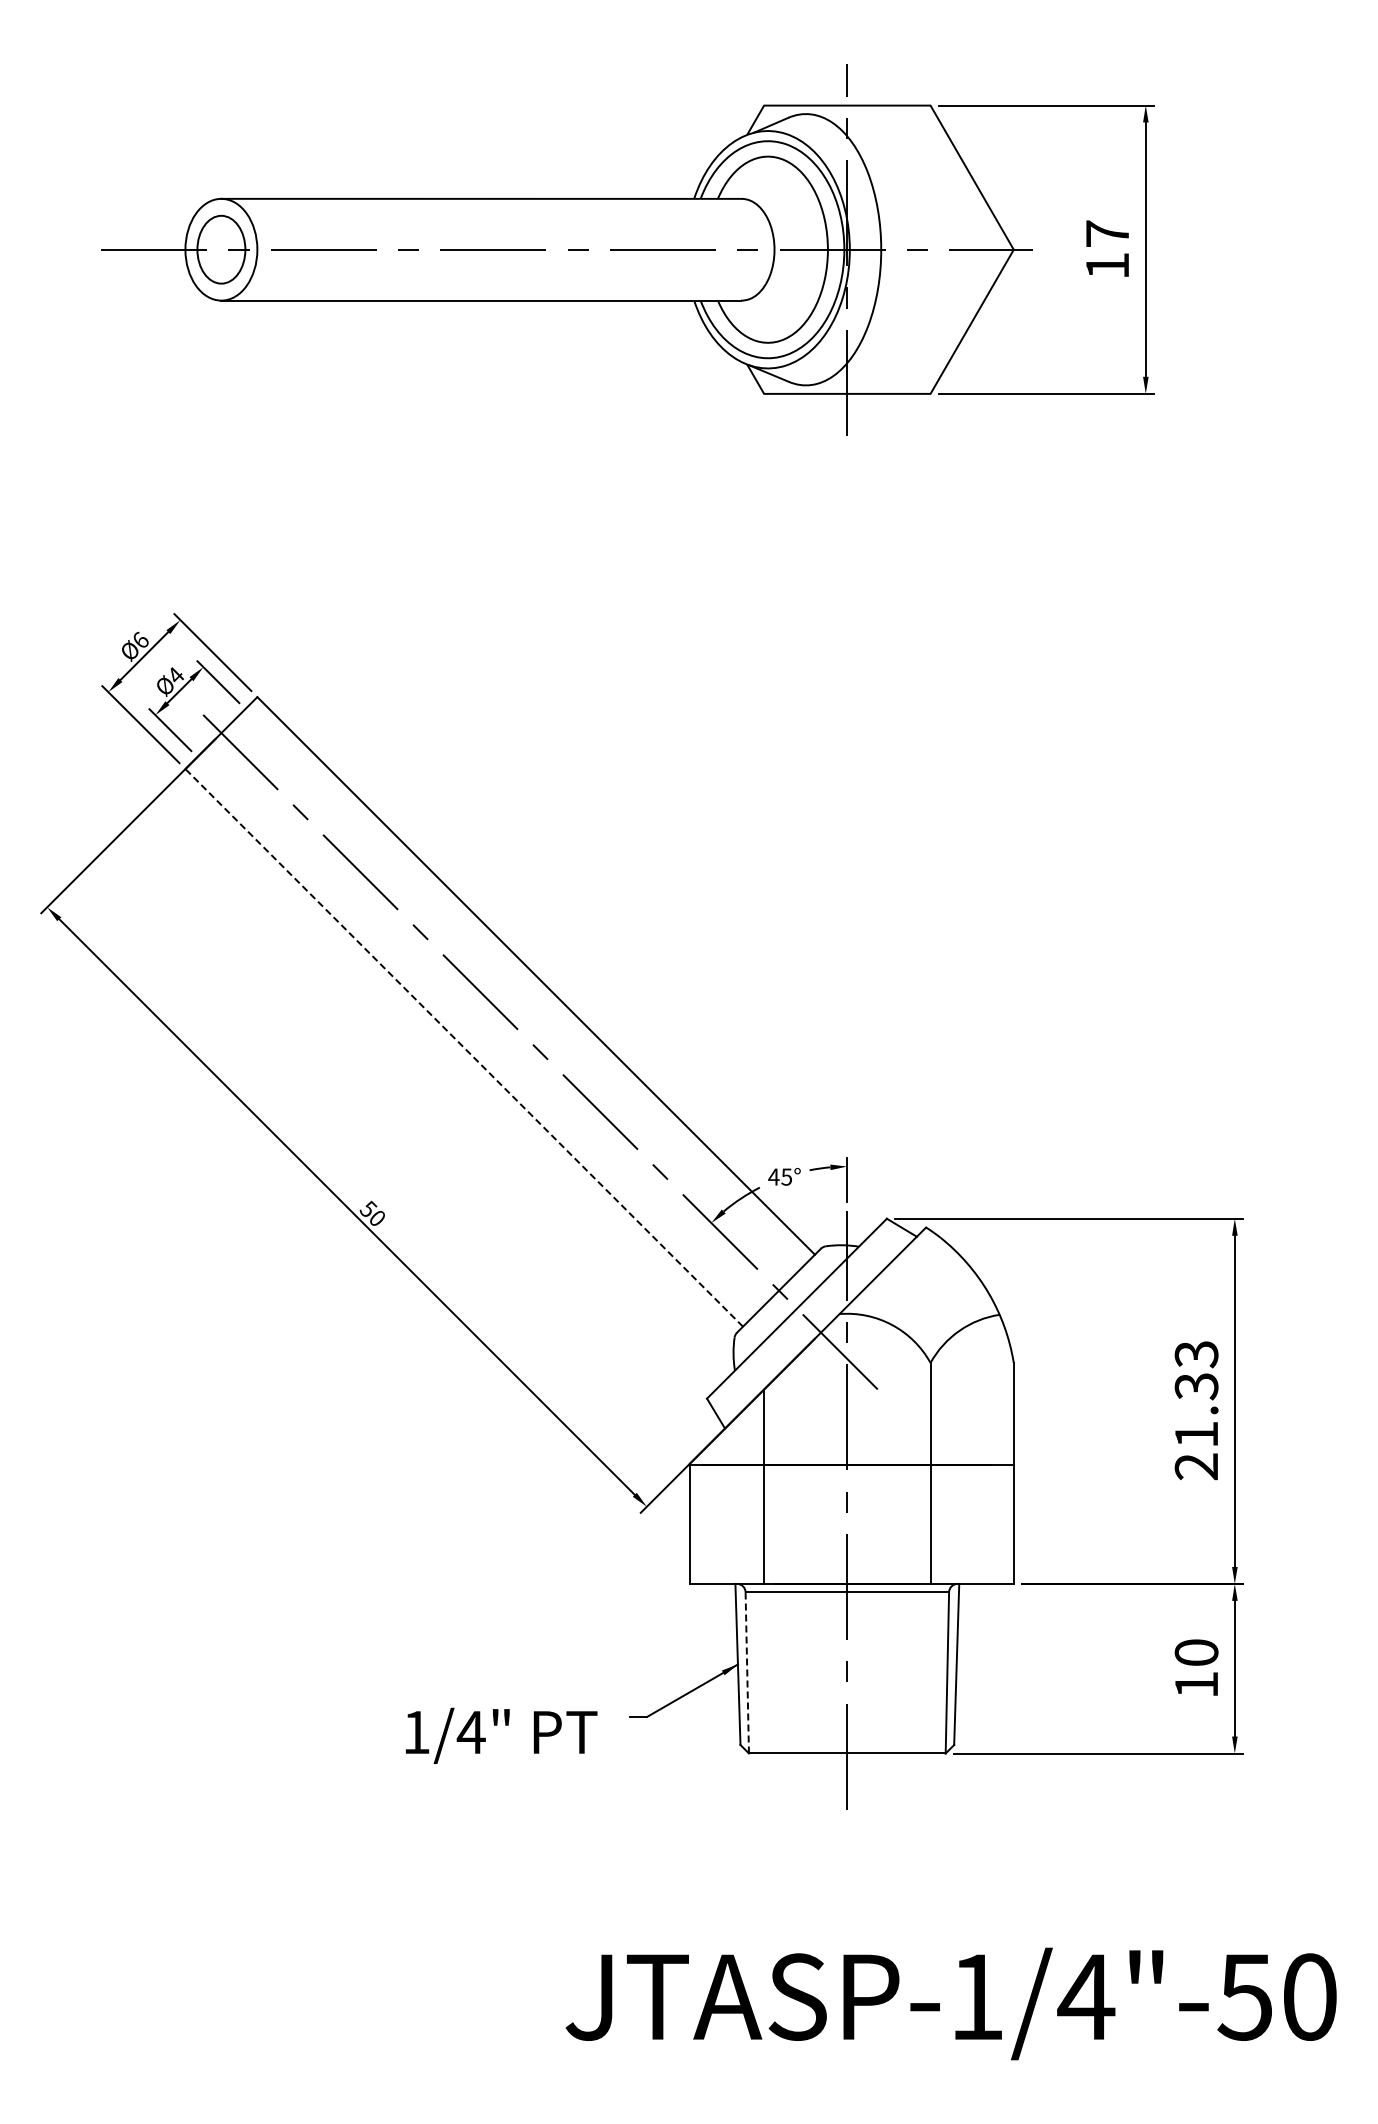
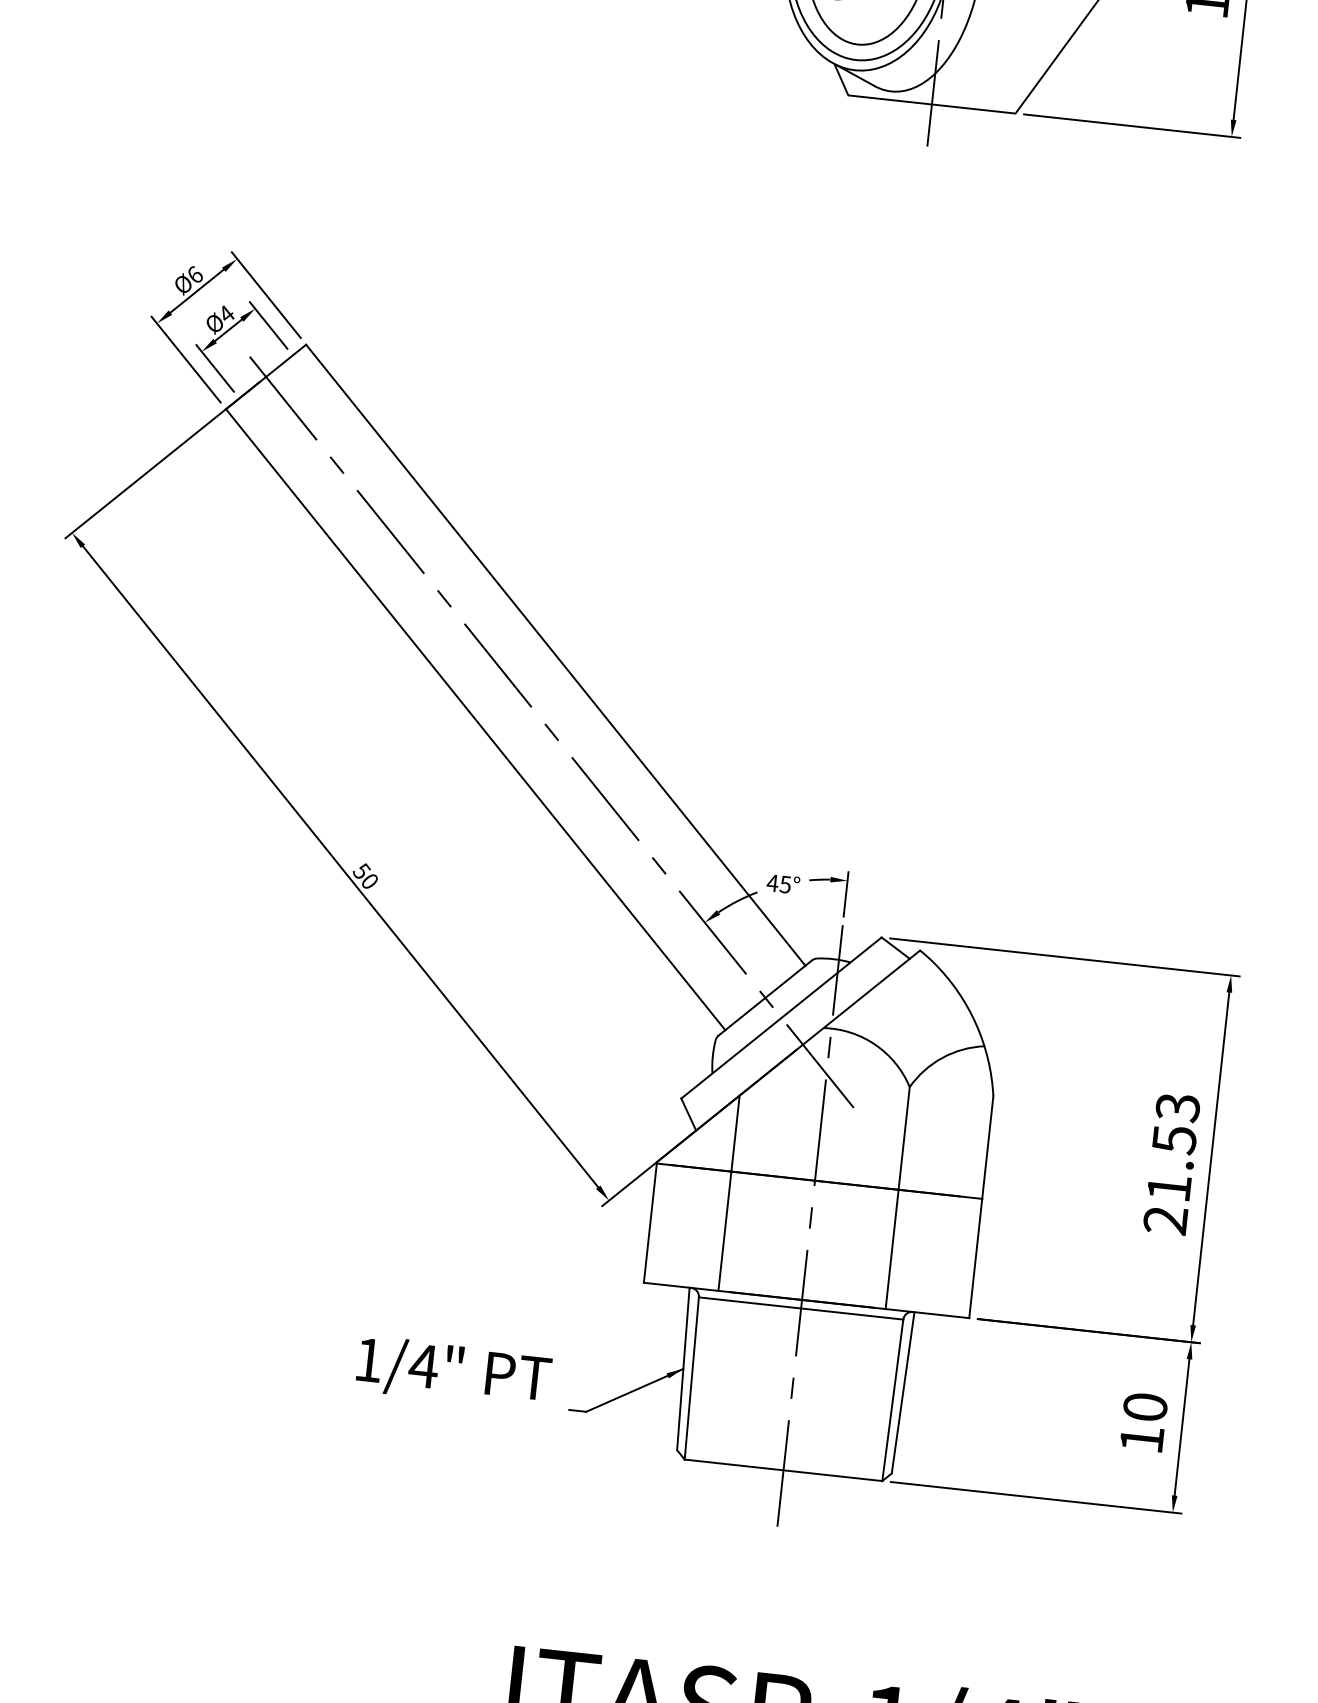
line: (463, 1047) -> (474, 719), dashed -> solid
text: (1196, 1386) -> (1174, 1139), 21.33 -> 21.53
line: (747, 1672) -> (692, 1378), dashed -> solid
text: (501, 1735) -> (453, 1372), moved

